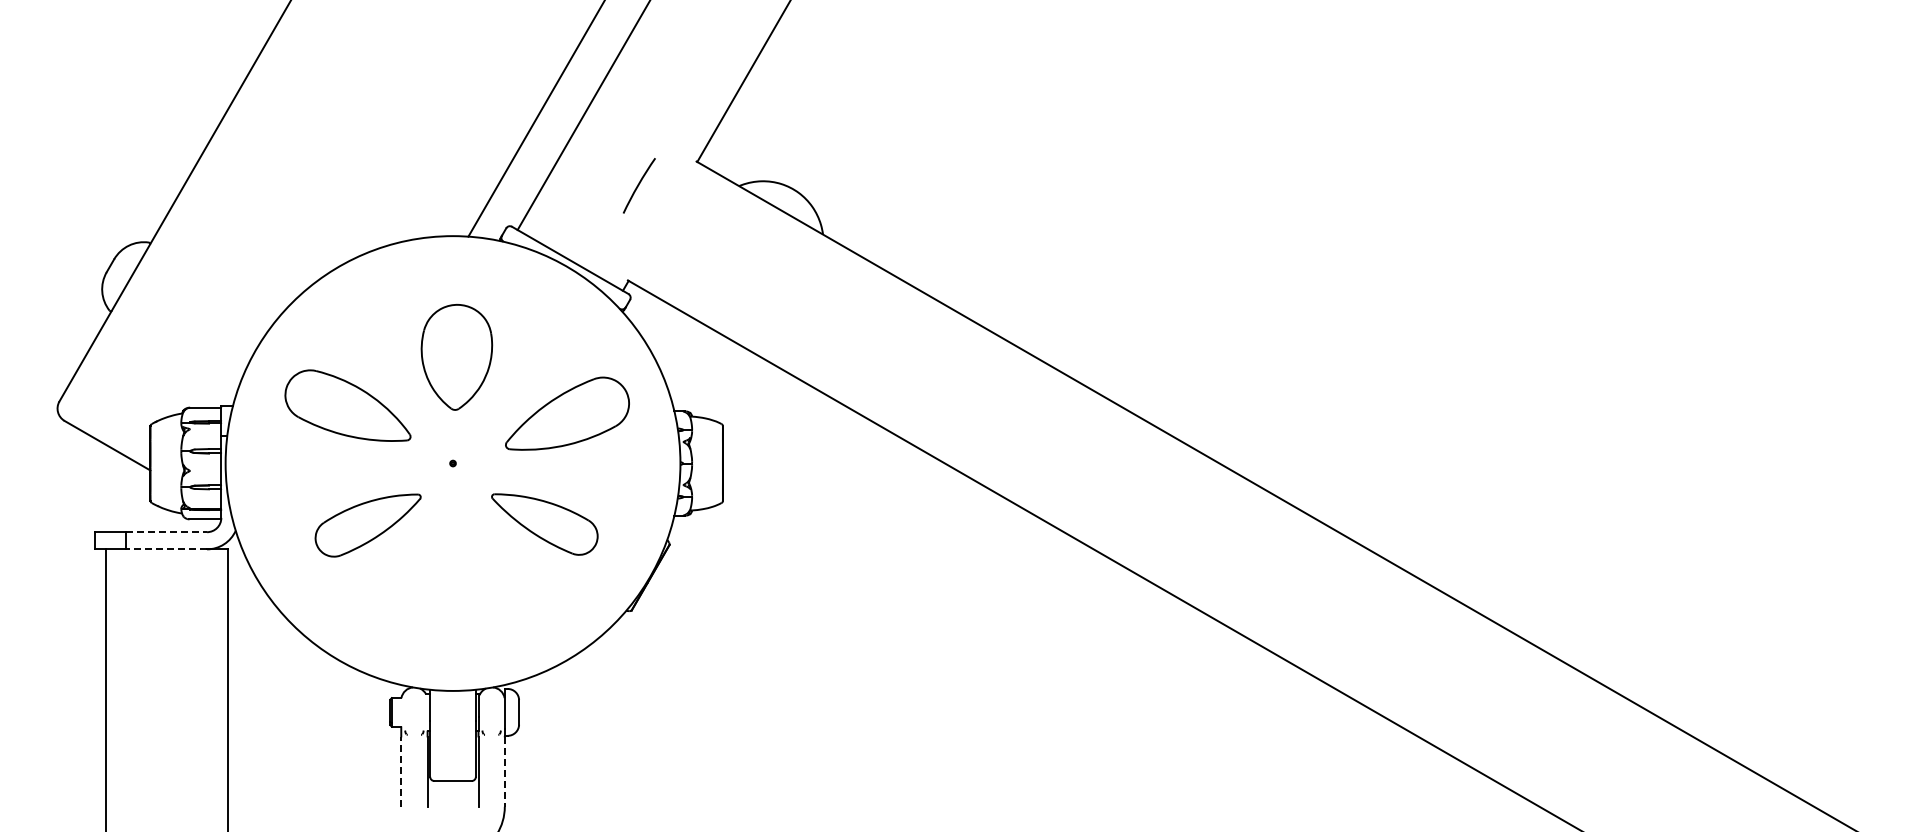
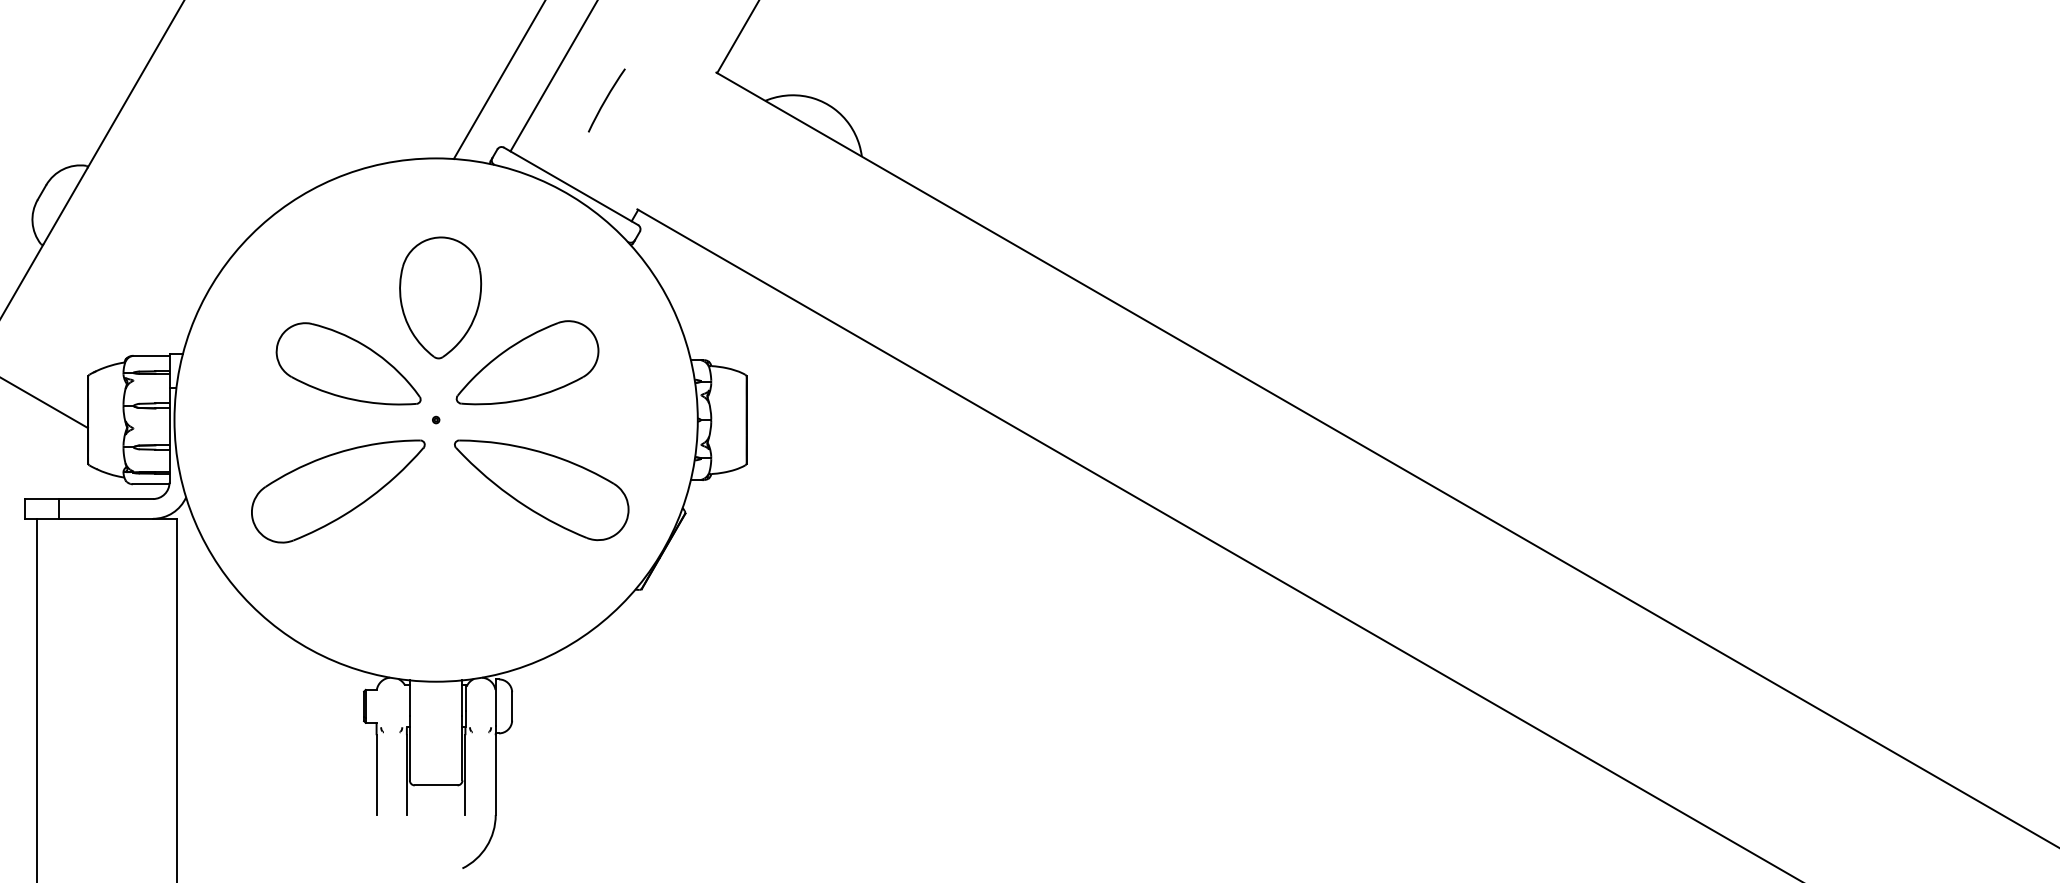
curve: (639, 185) -> (606, 100), moved
part: (347, 405) -> (348, 363), moved
part: (567, 413) -> (527, 362), moved
part: (544, 524) -> (541, 490), size x1.43
part: (368, 525) -> (338, 491), size x1.43
line: (166, 532) -> (106, 499), dashed -> solid
line: (166, 549) -> (106, 518), dashed -> solid
line: (401, 772) -> (376, 775), dashed -> solid
line: (504, 772) -> (495, 775), dashed -> solid

